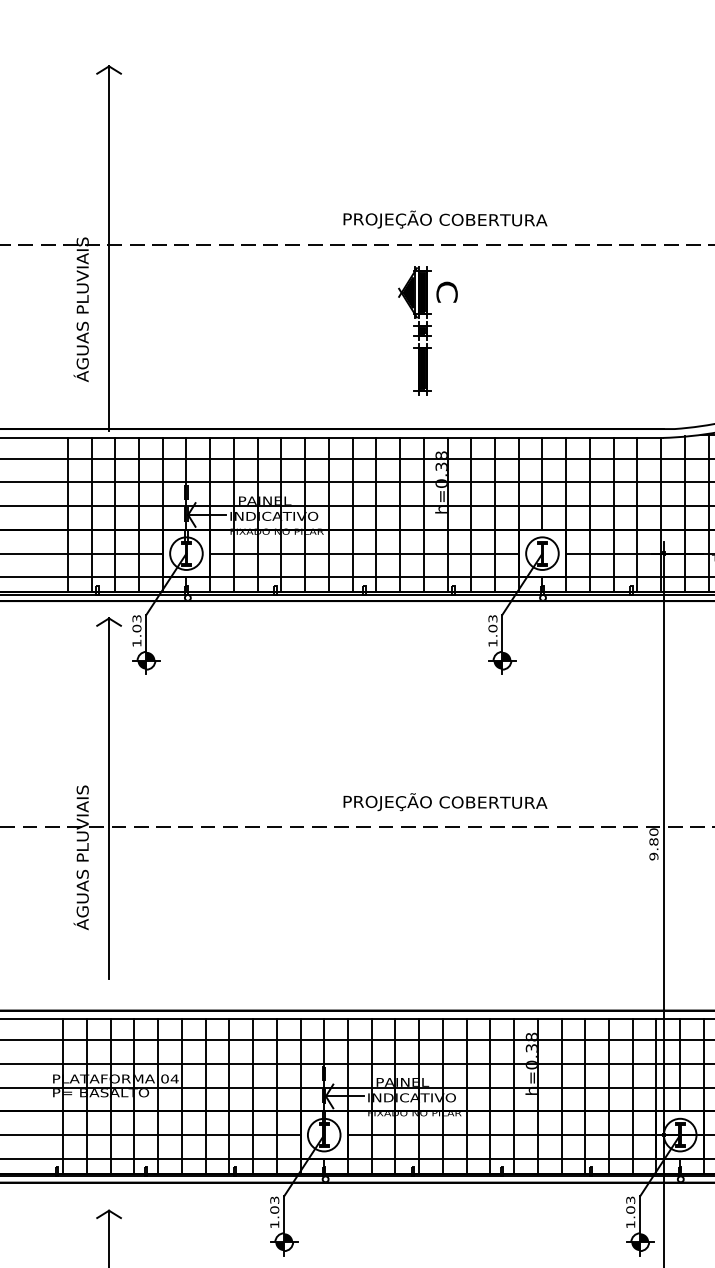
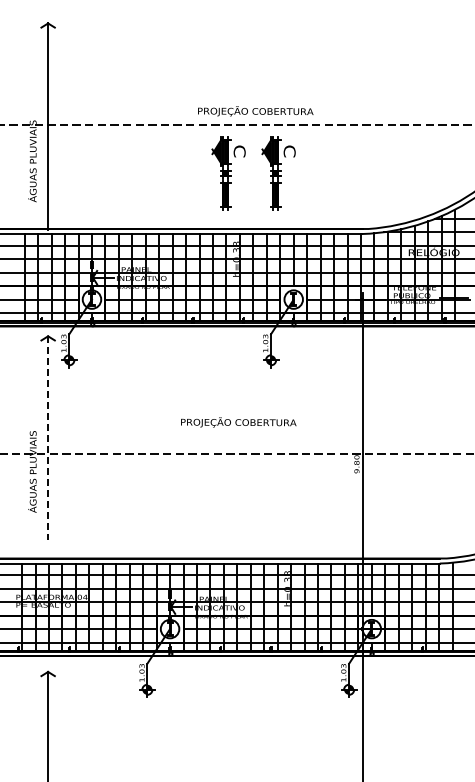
text: (444, 219) -> (255, 111), moved
part: (515, 331) -> (278, 173), added
line: (109, 798) -> (48, 438), solid -> dashed
text: (444, 802) -> (238, 422), moved

